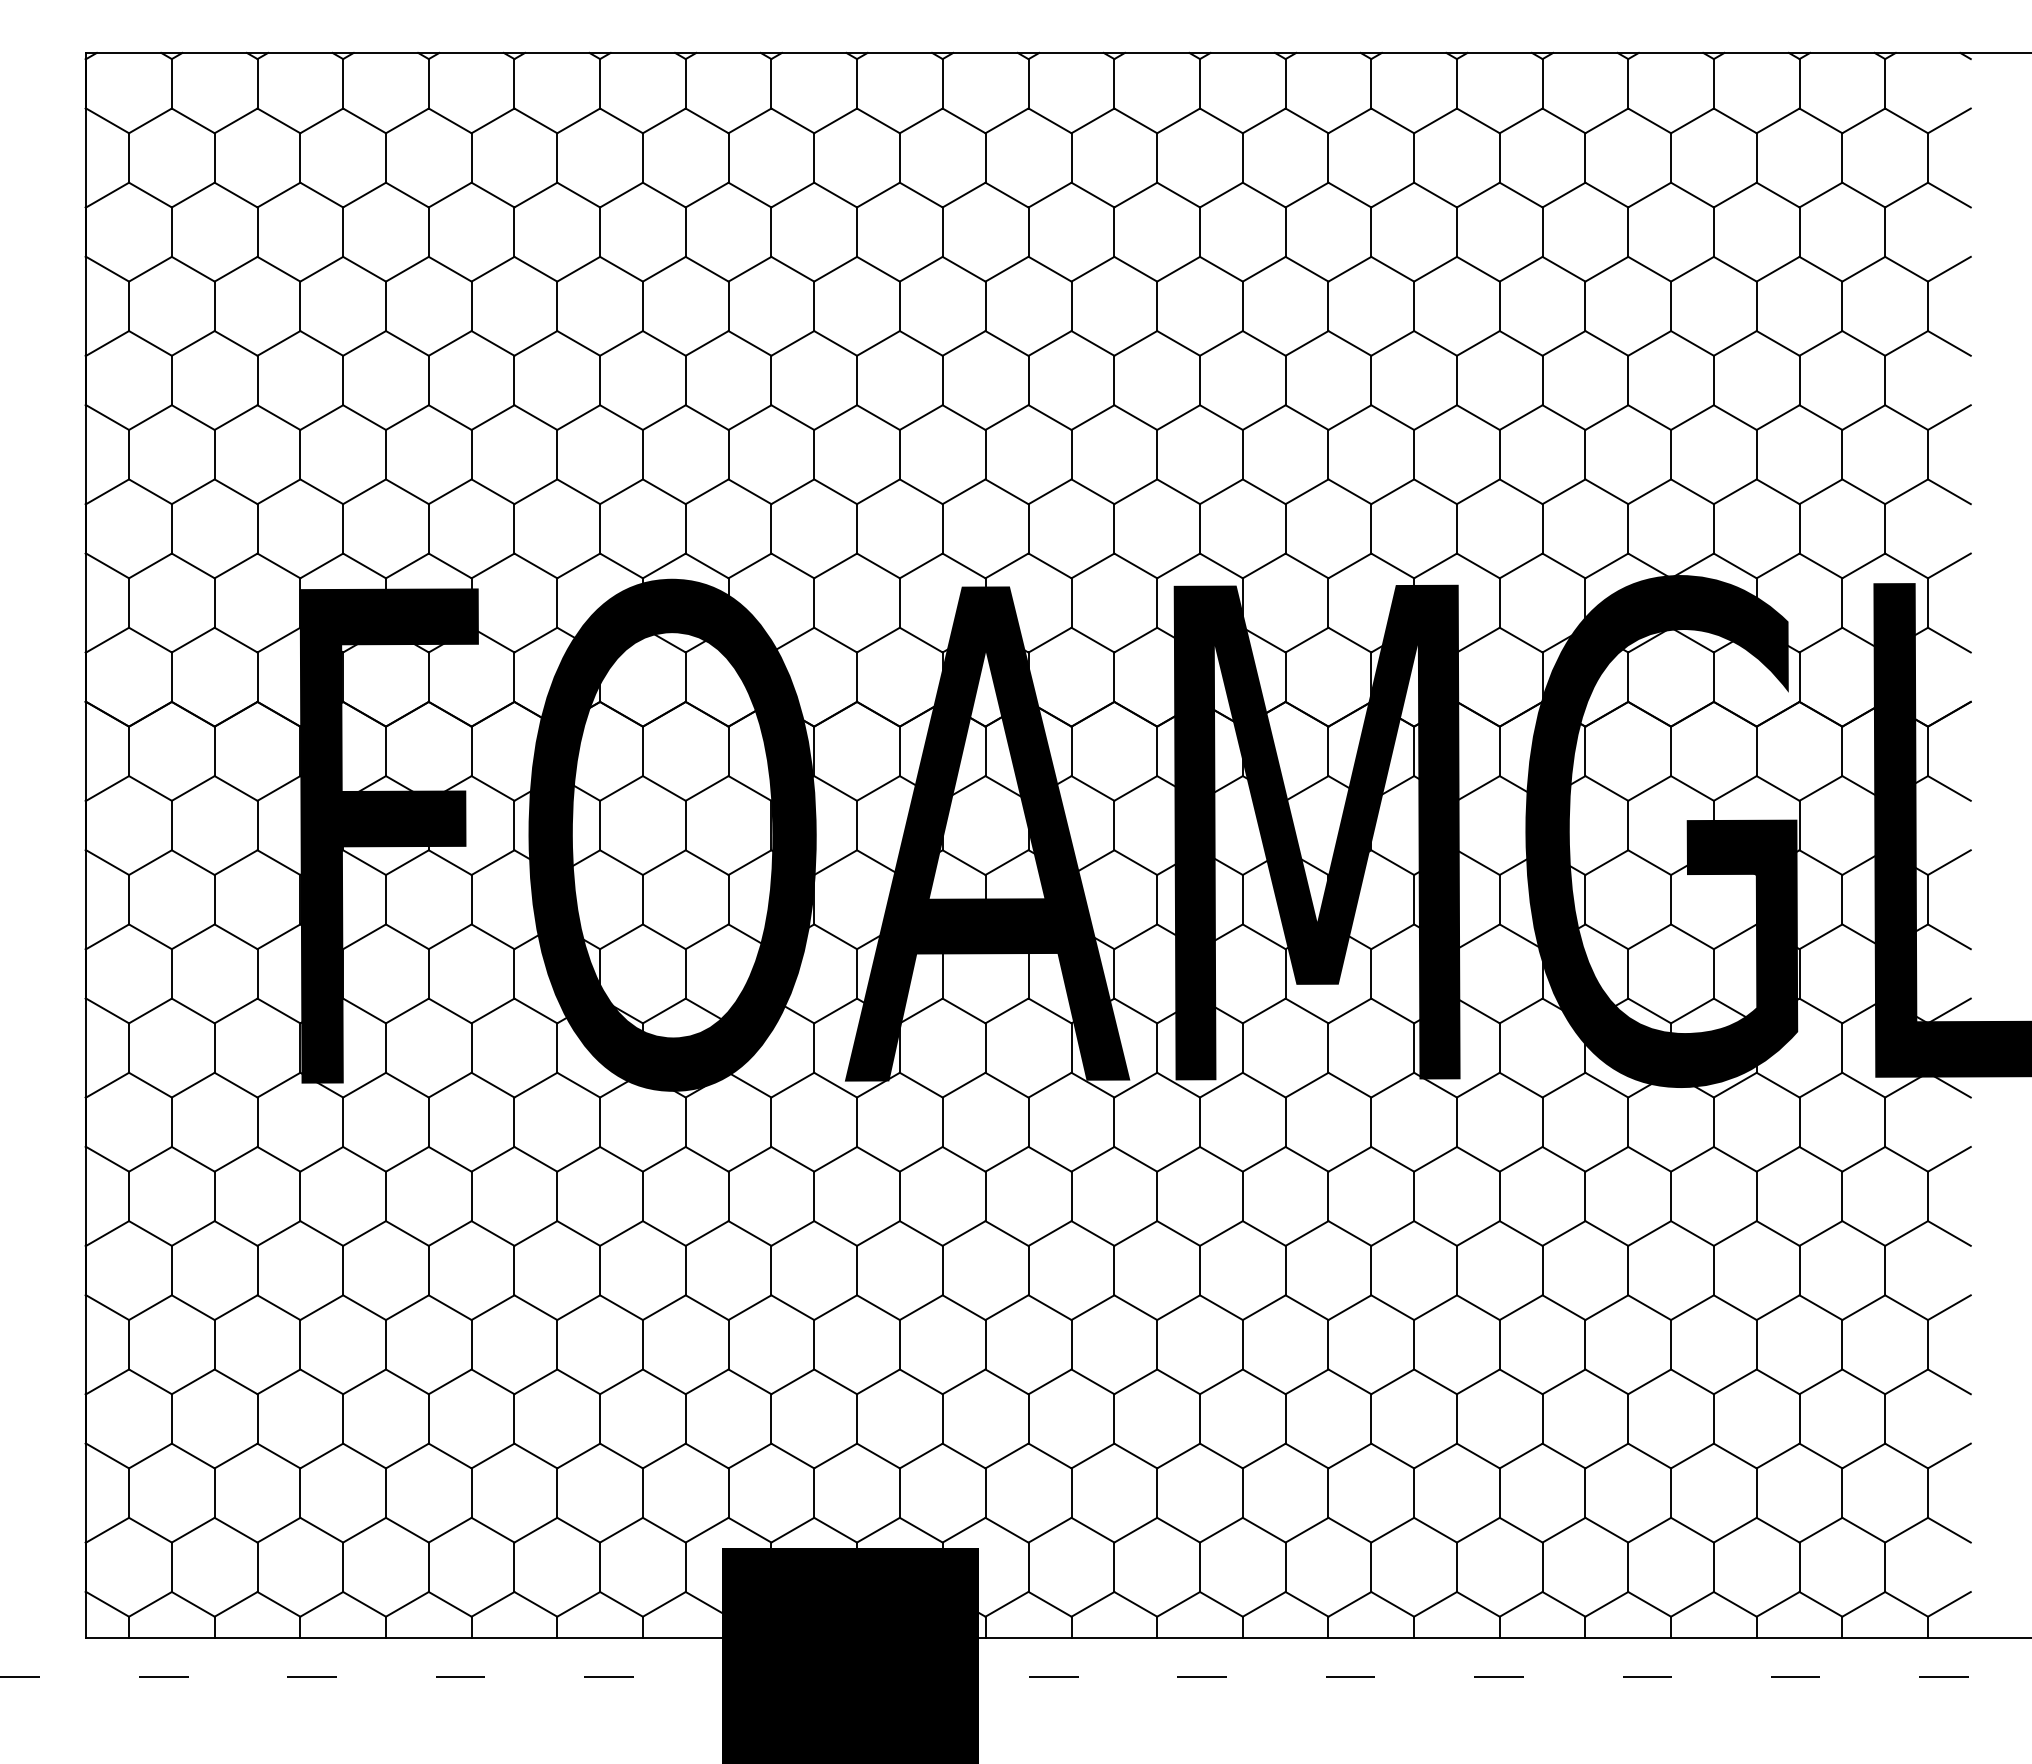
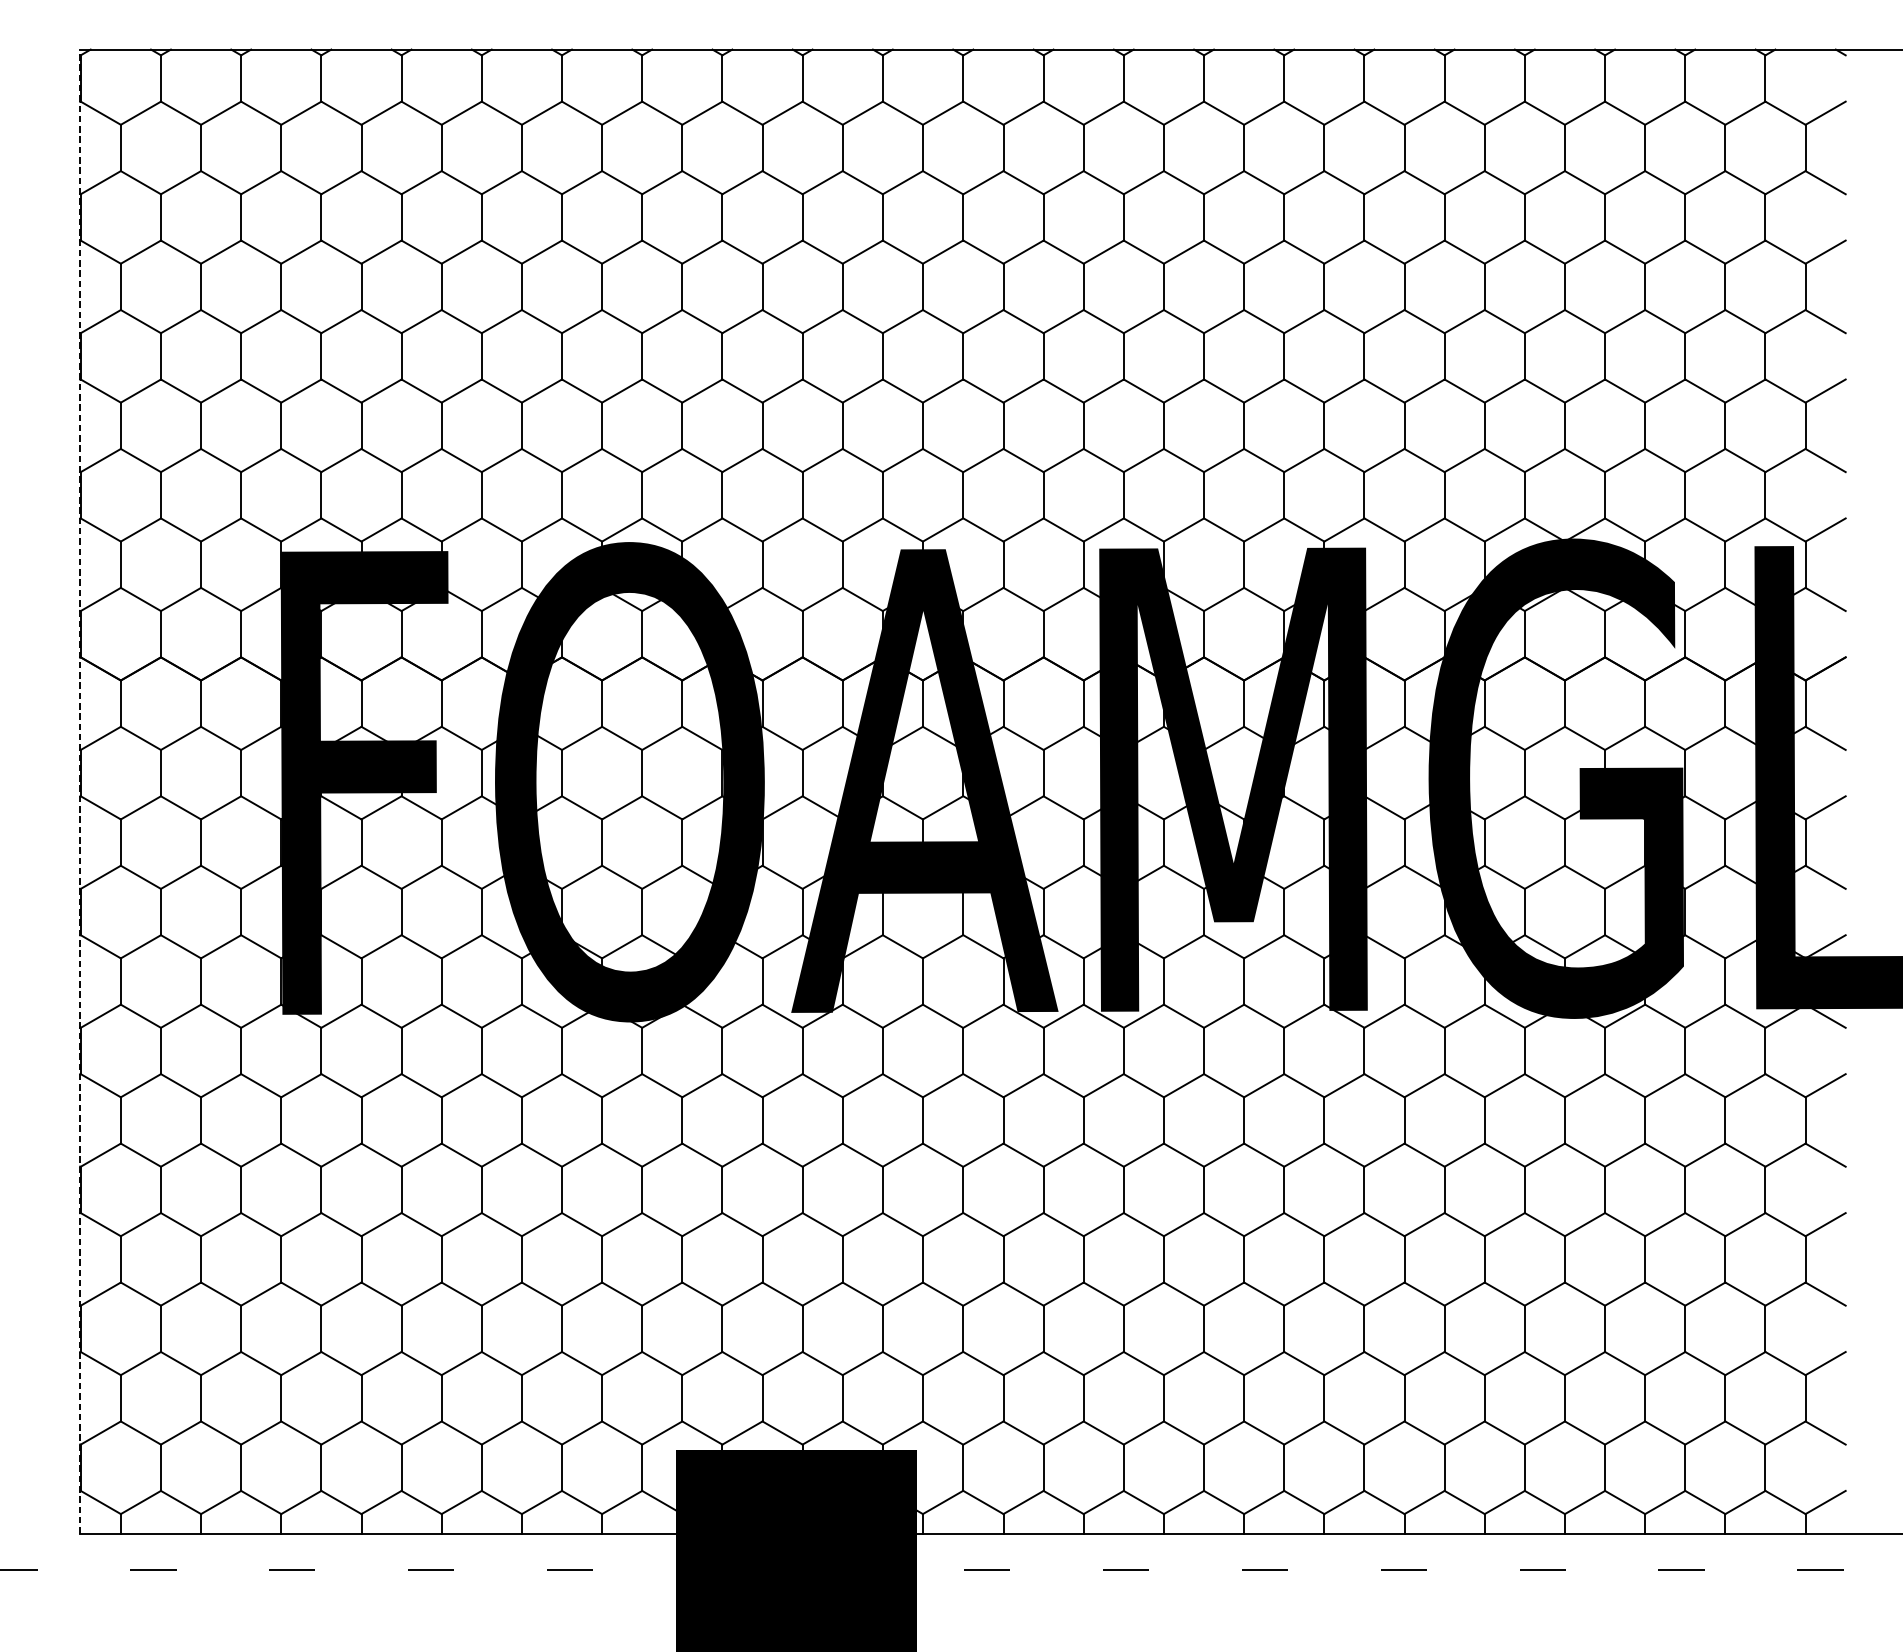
line: (85, 844) -> (80, 790), solid -> dashed

